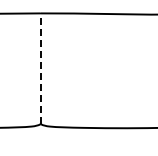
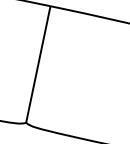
line: (40, 68) -> (38, 64), dashed -> solid

